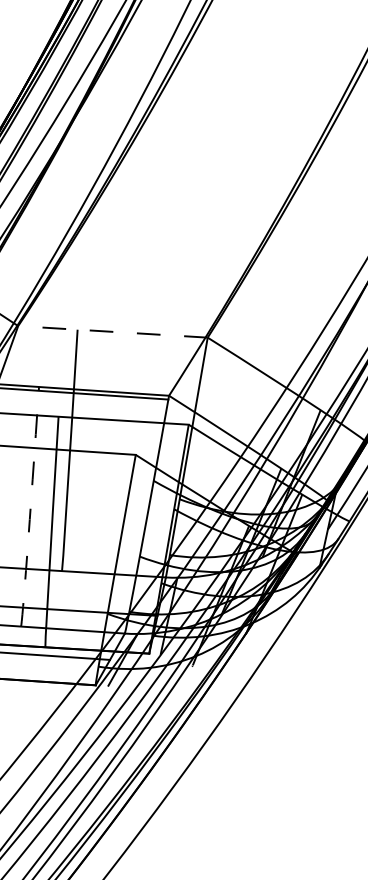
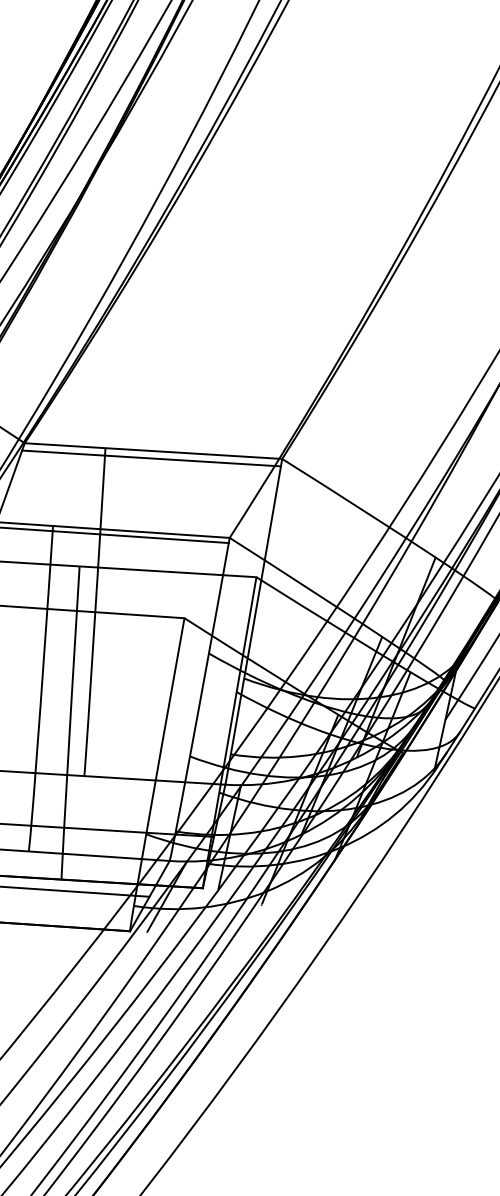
line: (112, 332) -> (153, 451), dashed -> solid
line: (111, 337) -> (151, 458), added
arc: (30, 512) -> (41, 696), dashed -> solid

